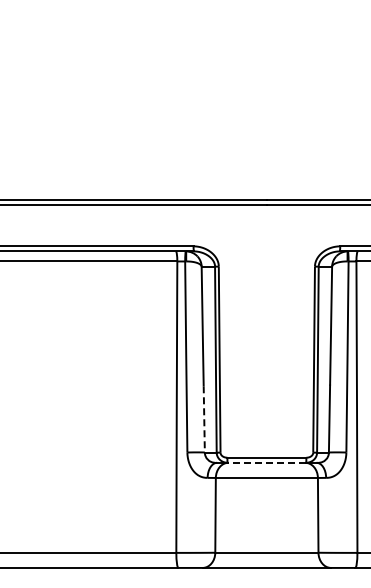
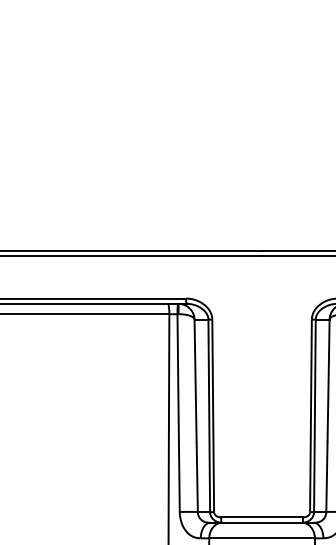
line: (204, 419) -> (197, 477), dashed -> solid
line: (266, 462) -> (261, 522), dashed -> solid

